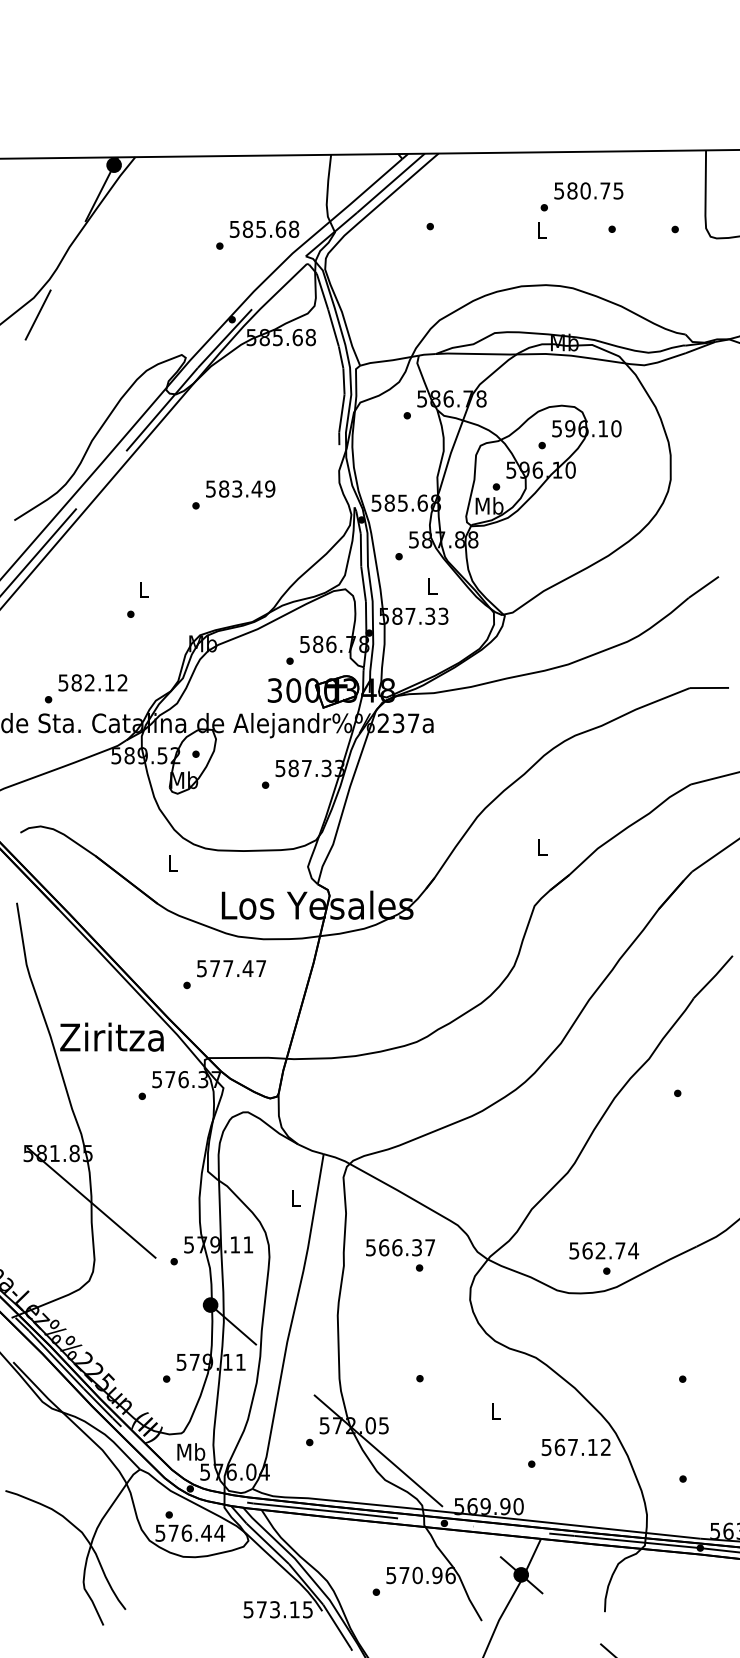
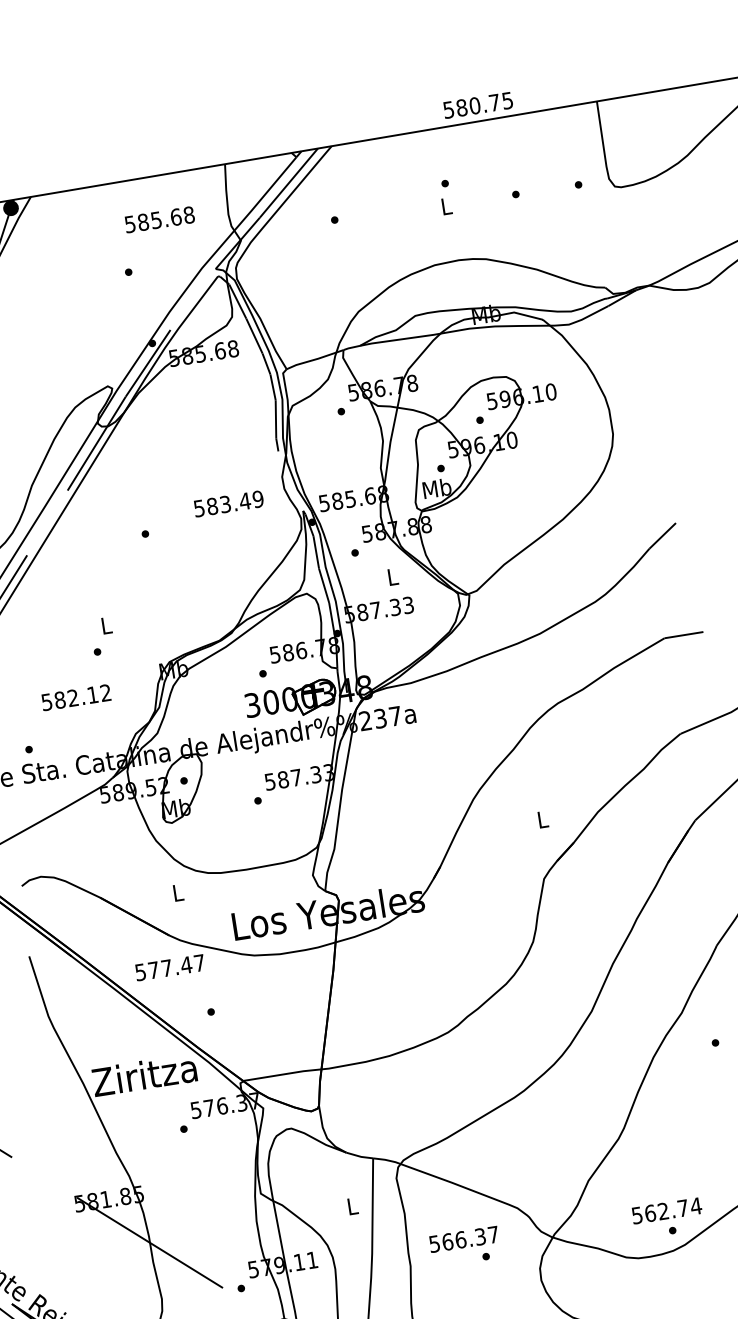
text: (588, 190) -> (477, 104), moved
text: (264, 228) -> (159, 218), moved
text: (240, 488) -> (228, 503), moved
text: (92, 682) -> (75, 697), moved
text: (231, 968) -> (170, 967), moved

